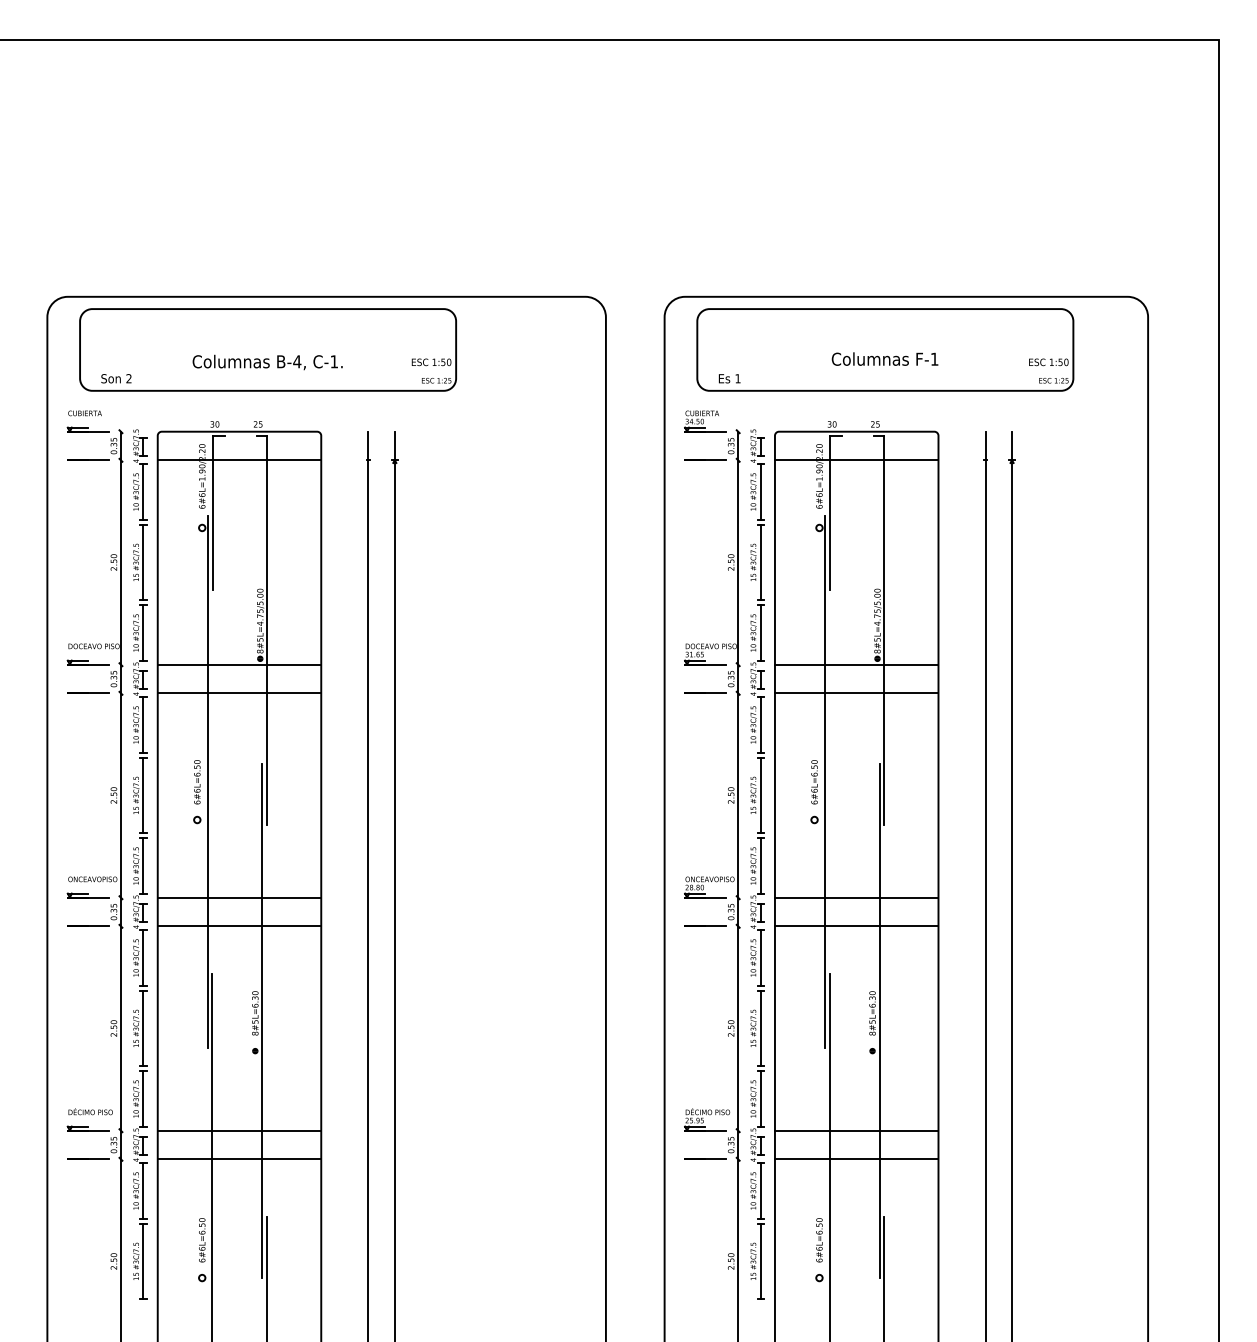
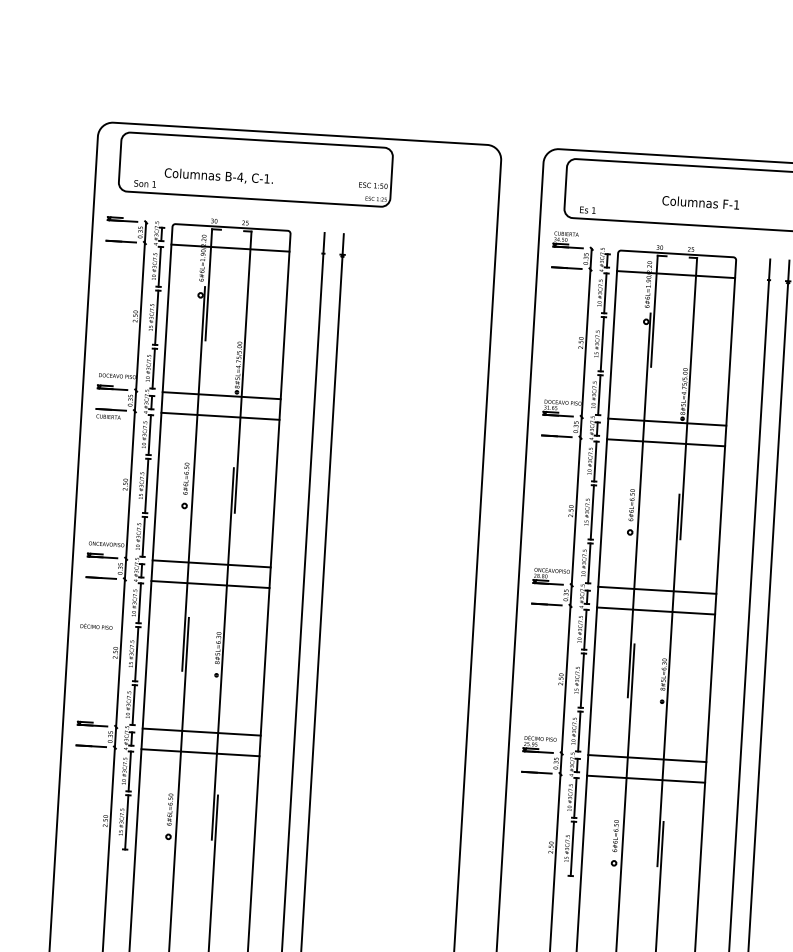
text: (267, 362) -> (218, 176), moved
text: (128, 378) -> (153, 184), 2 -> 1
text: (84, 413) -> (108, 417), moved
text: (90, 1111) -> (96, 626), moved

